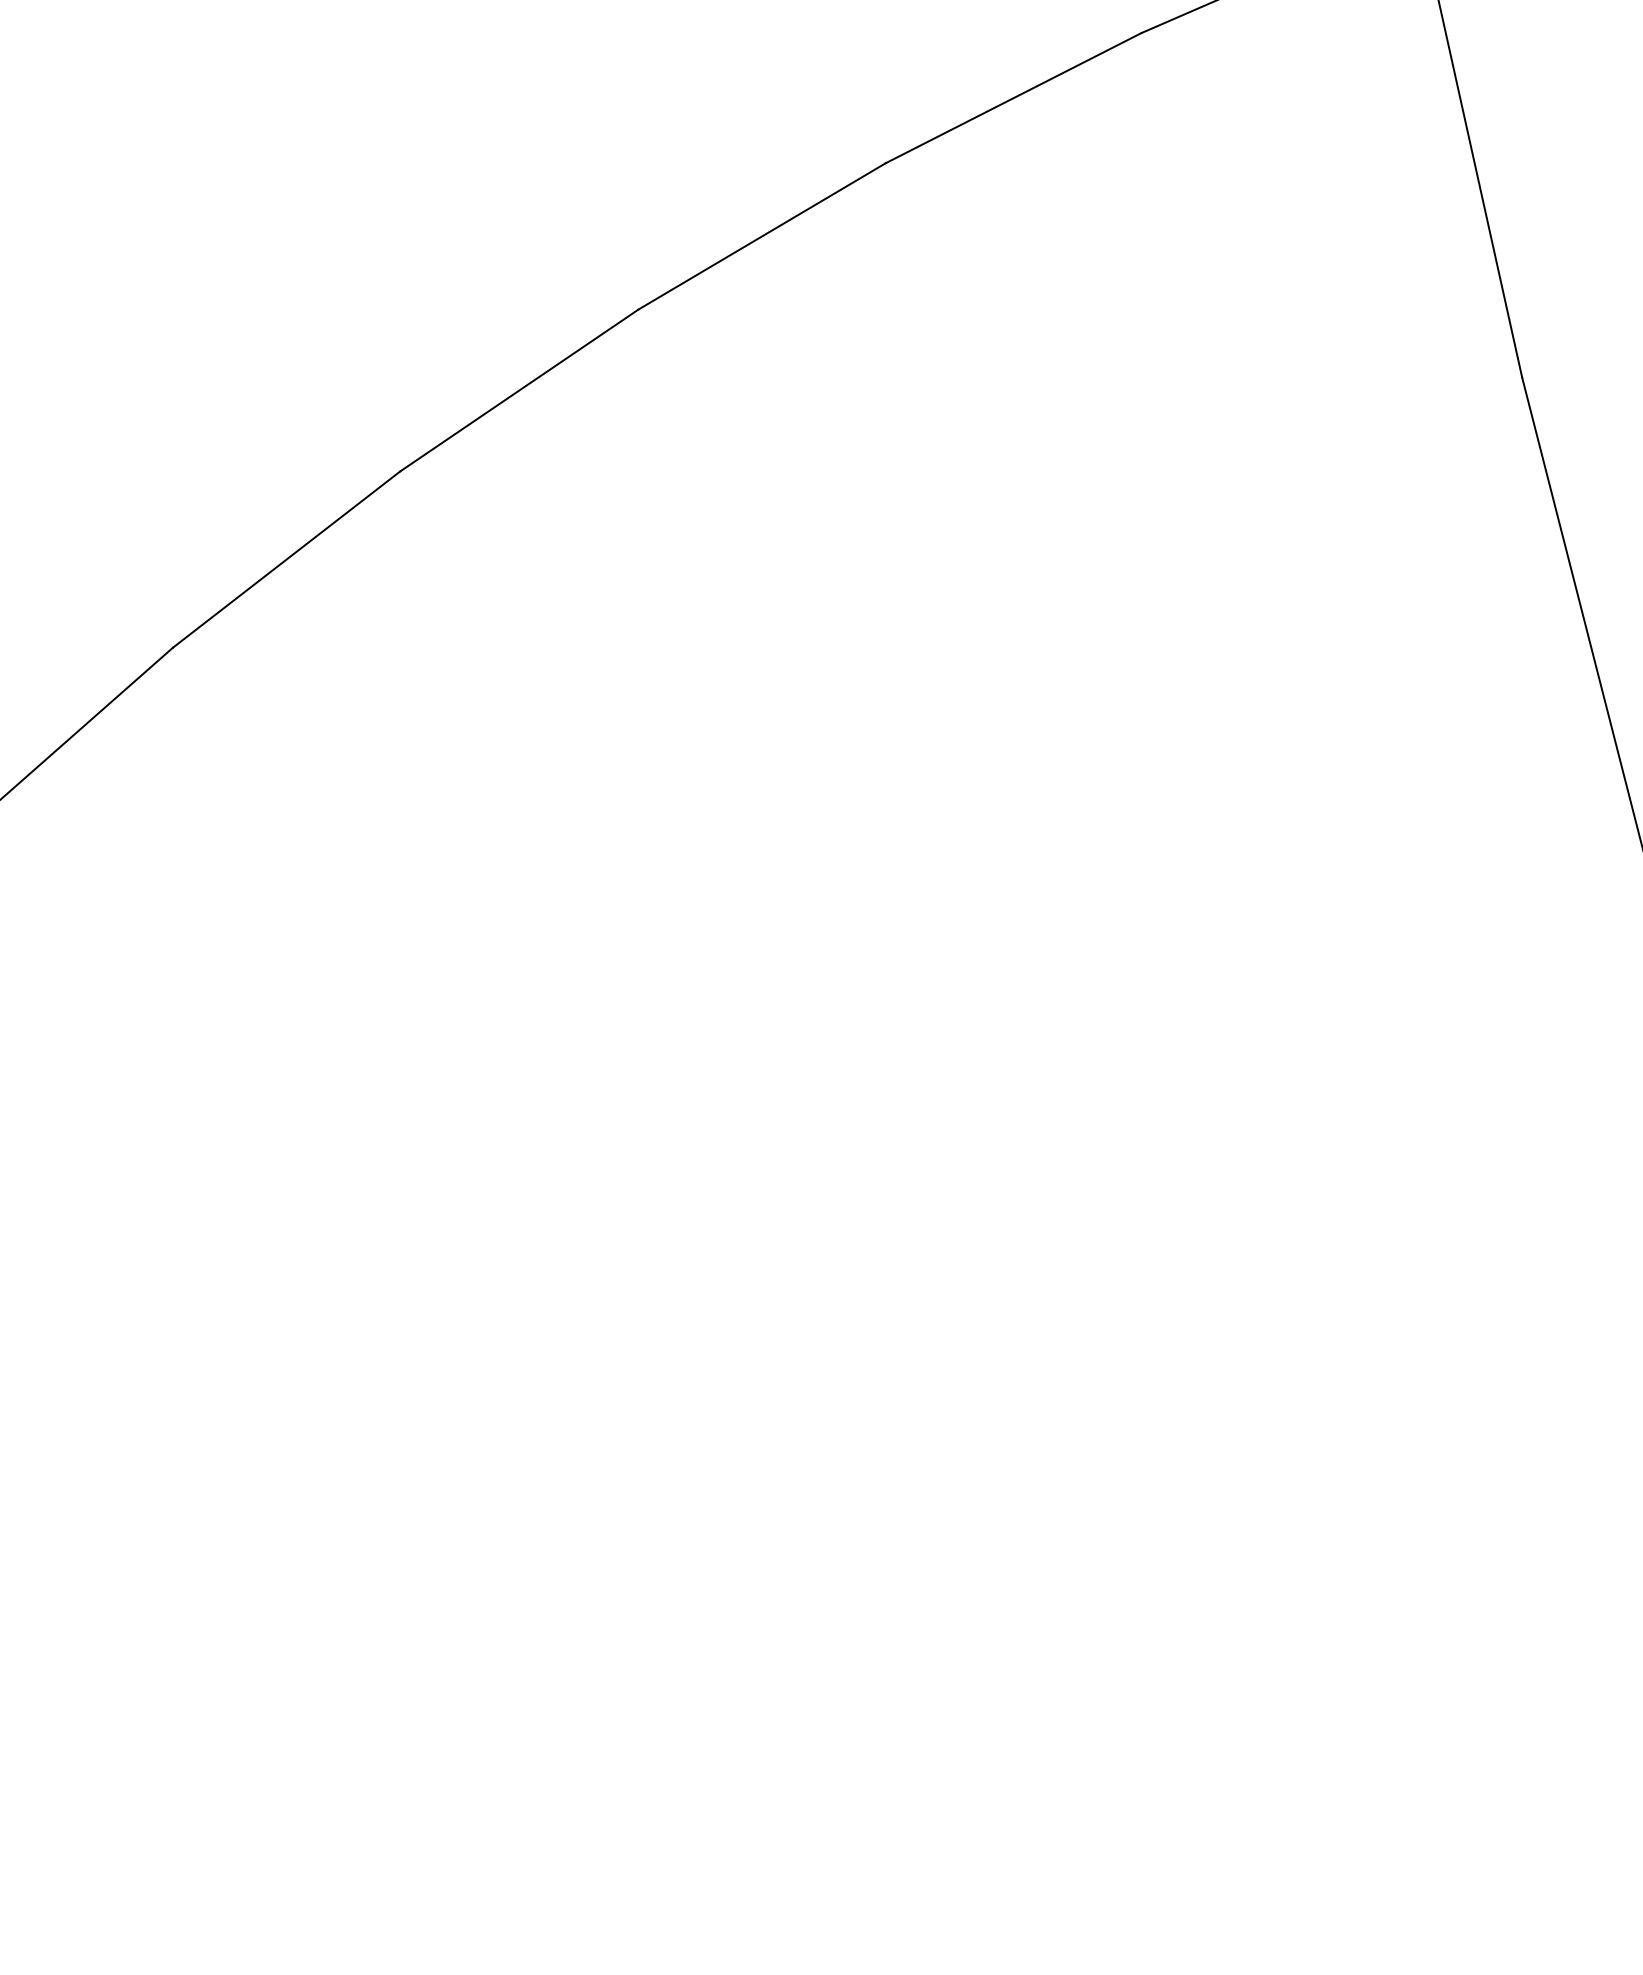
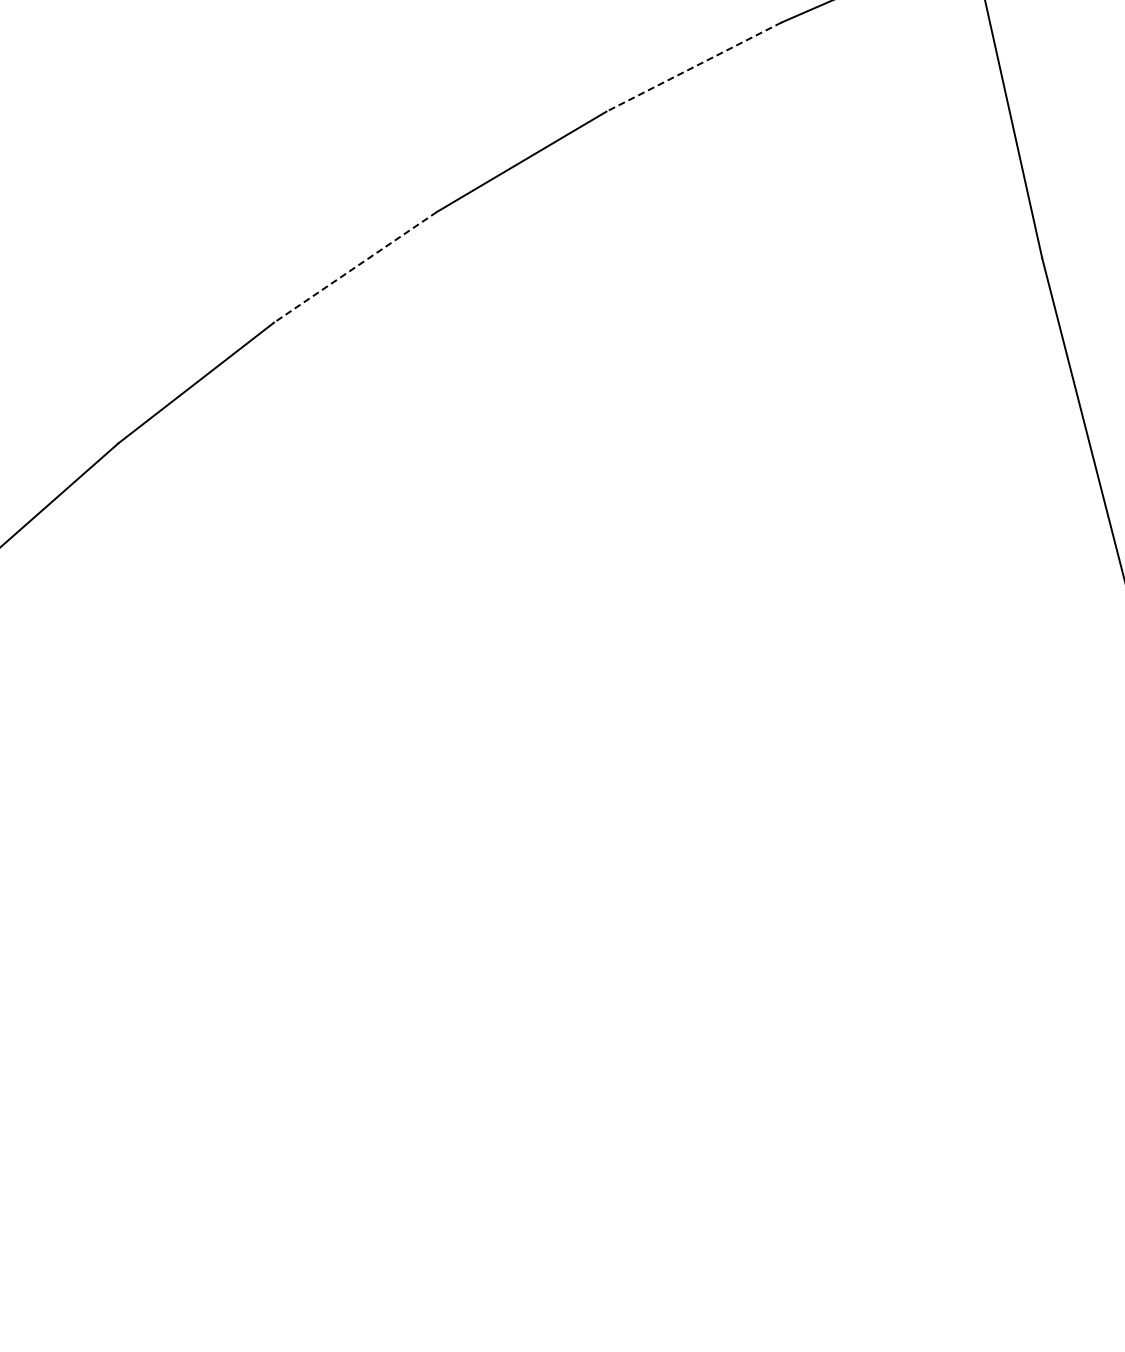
line: (1012, 98) -> (693, 67), solid -> dashed
line: (519, 390) -> (355, 267), solid -> dashed

